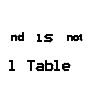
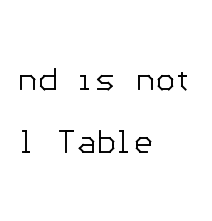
part: (17, 36) -> (37, 79), size x1.43
part: (74, 37) -> (161, 81), size x1.67

